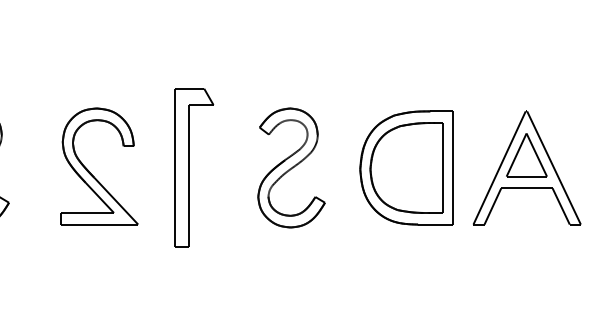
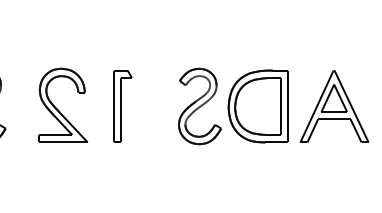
part: (193, 168) -> (122, 106), size x0.71
part: (290, 168) -> (199, 106), moved

